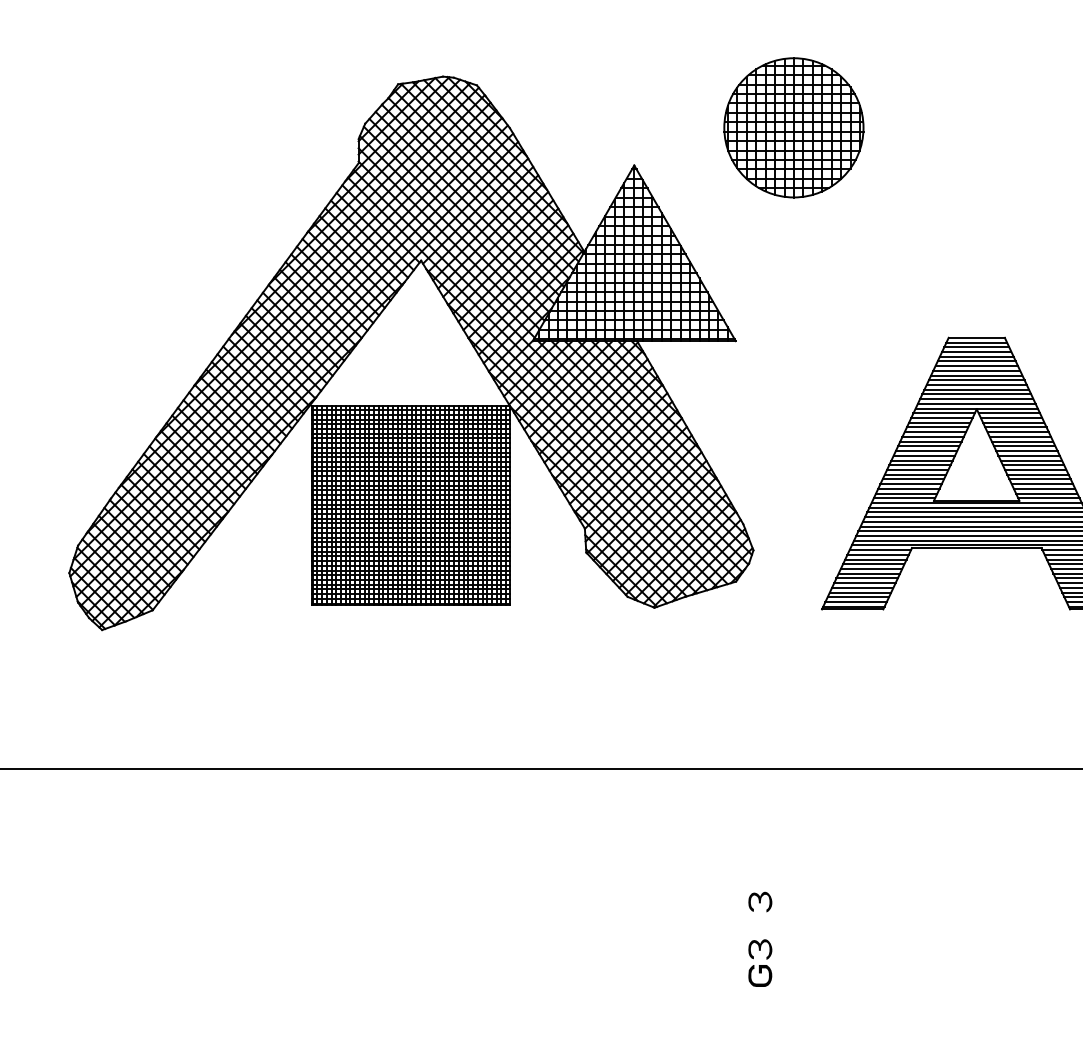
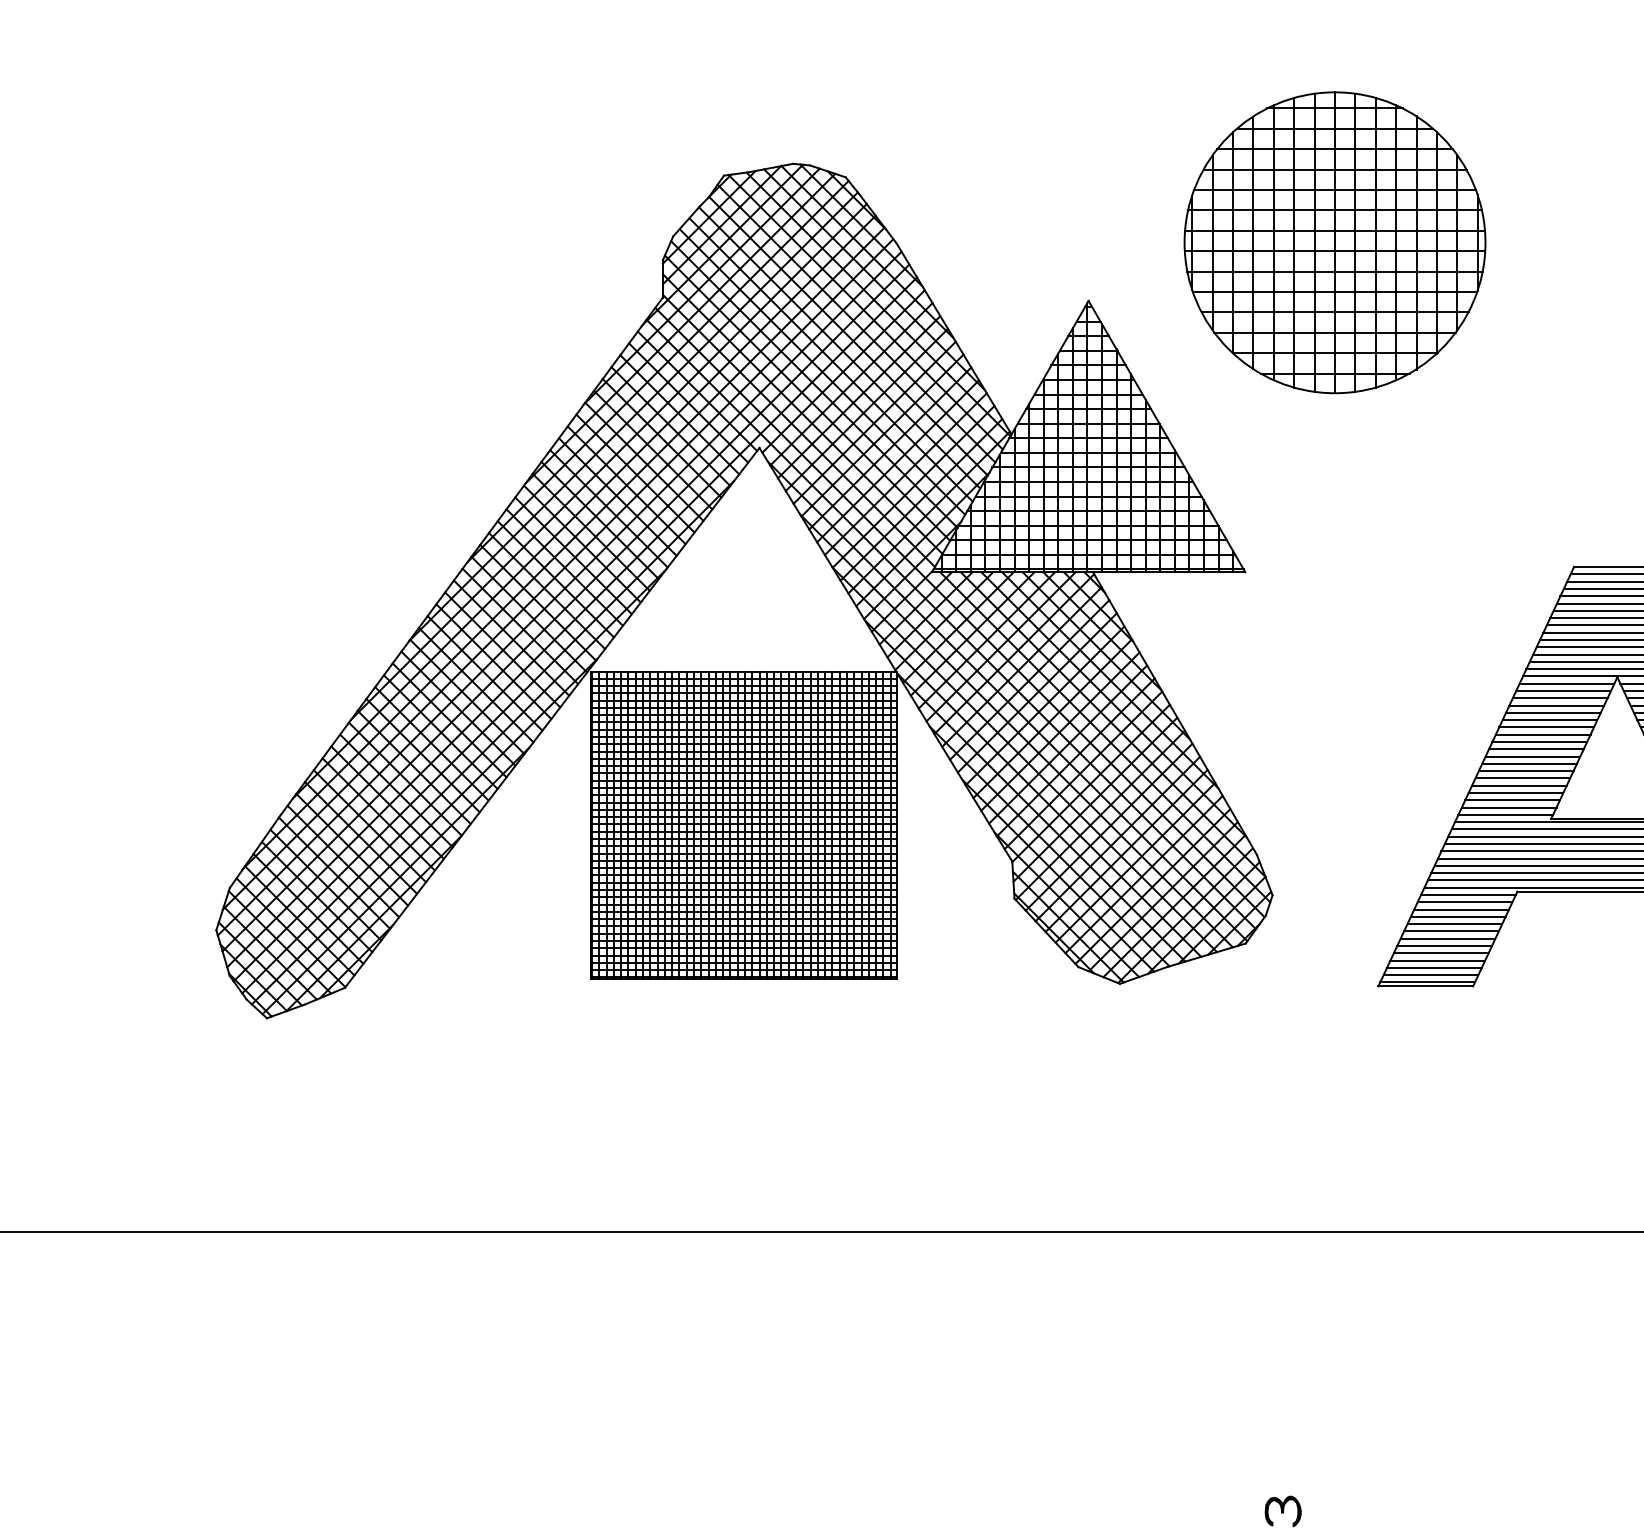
part: (793, 127) -> (1334, 242), size x1.4
part: (760, 901) -> (1283, 1437), removed

